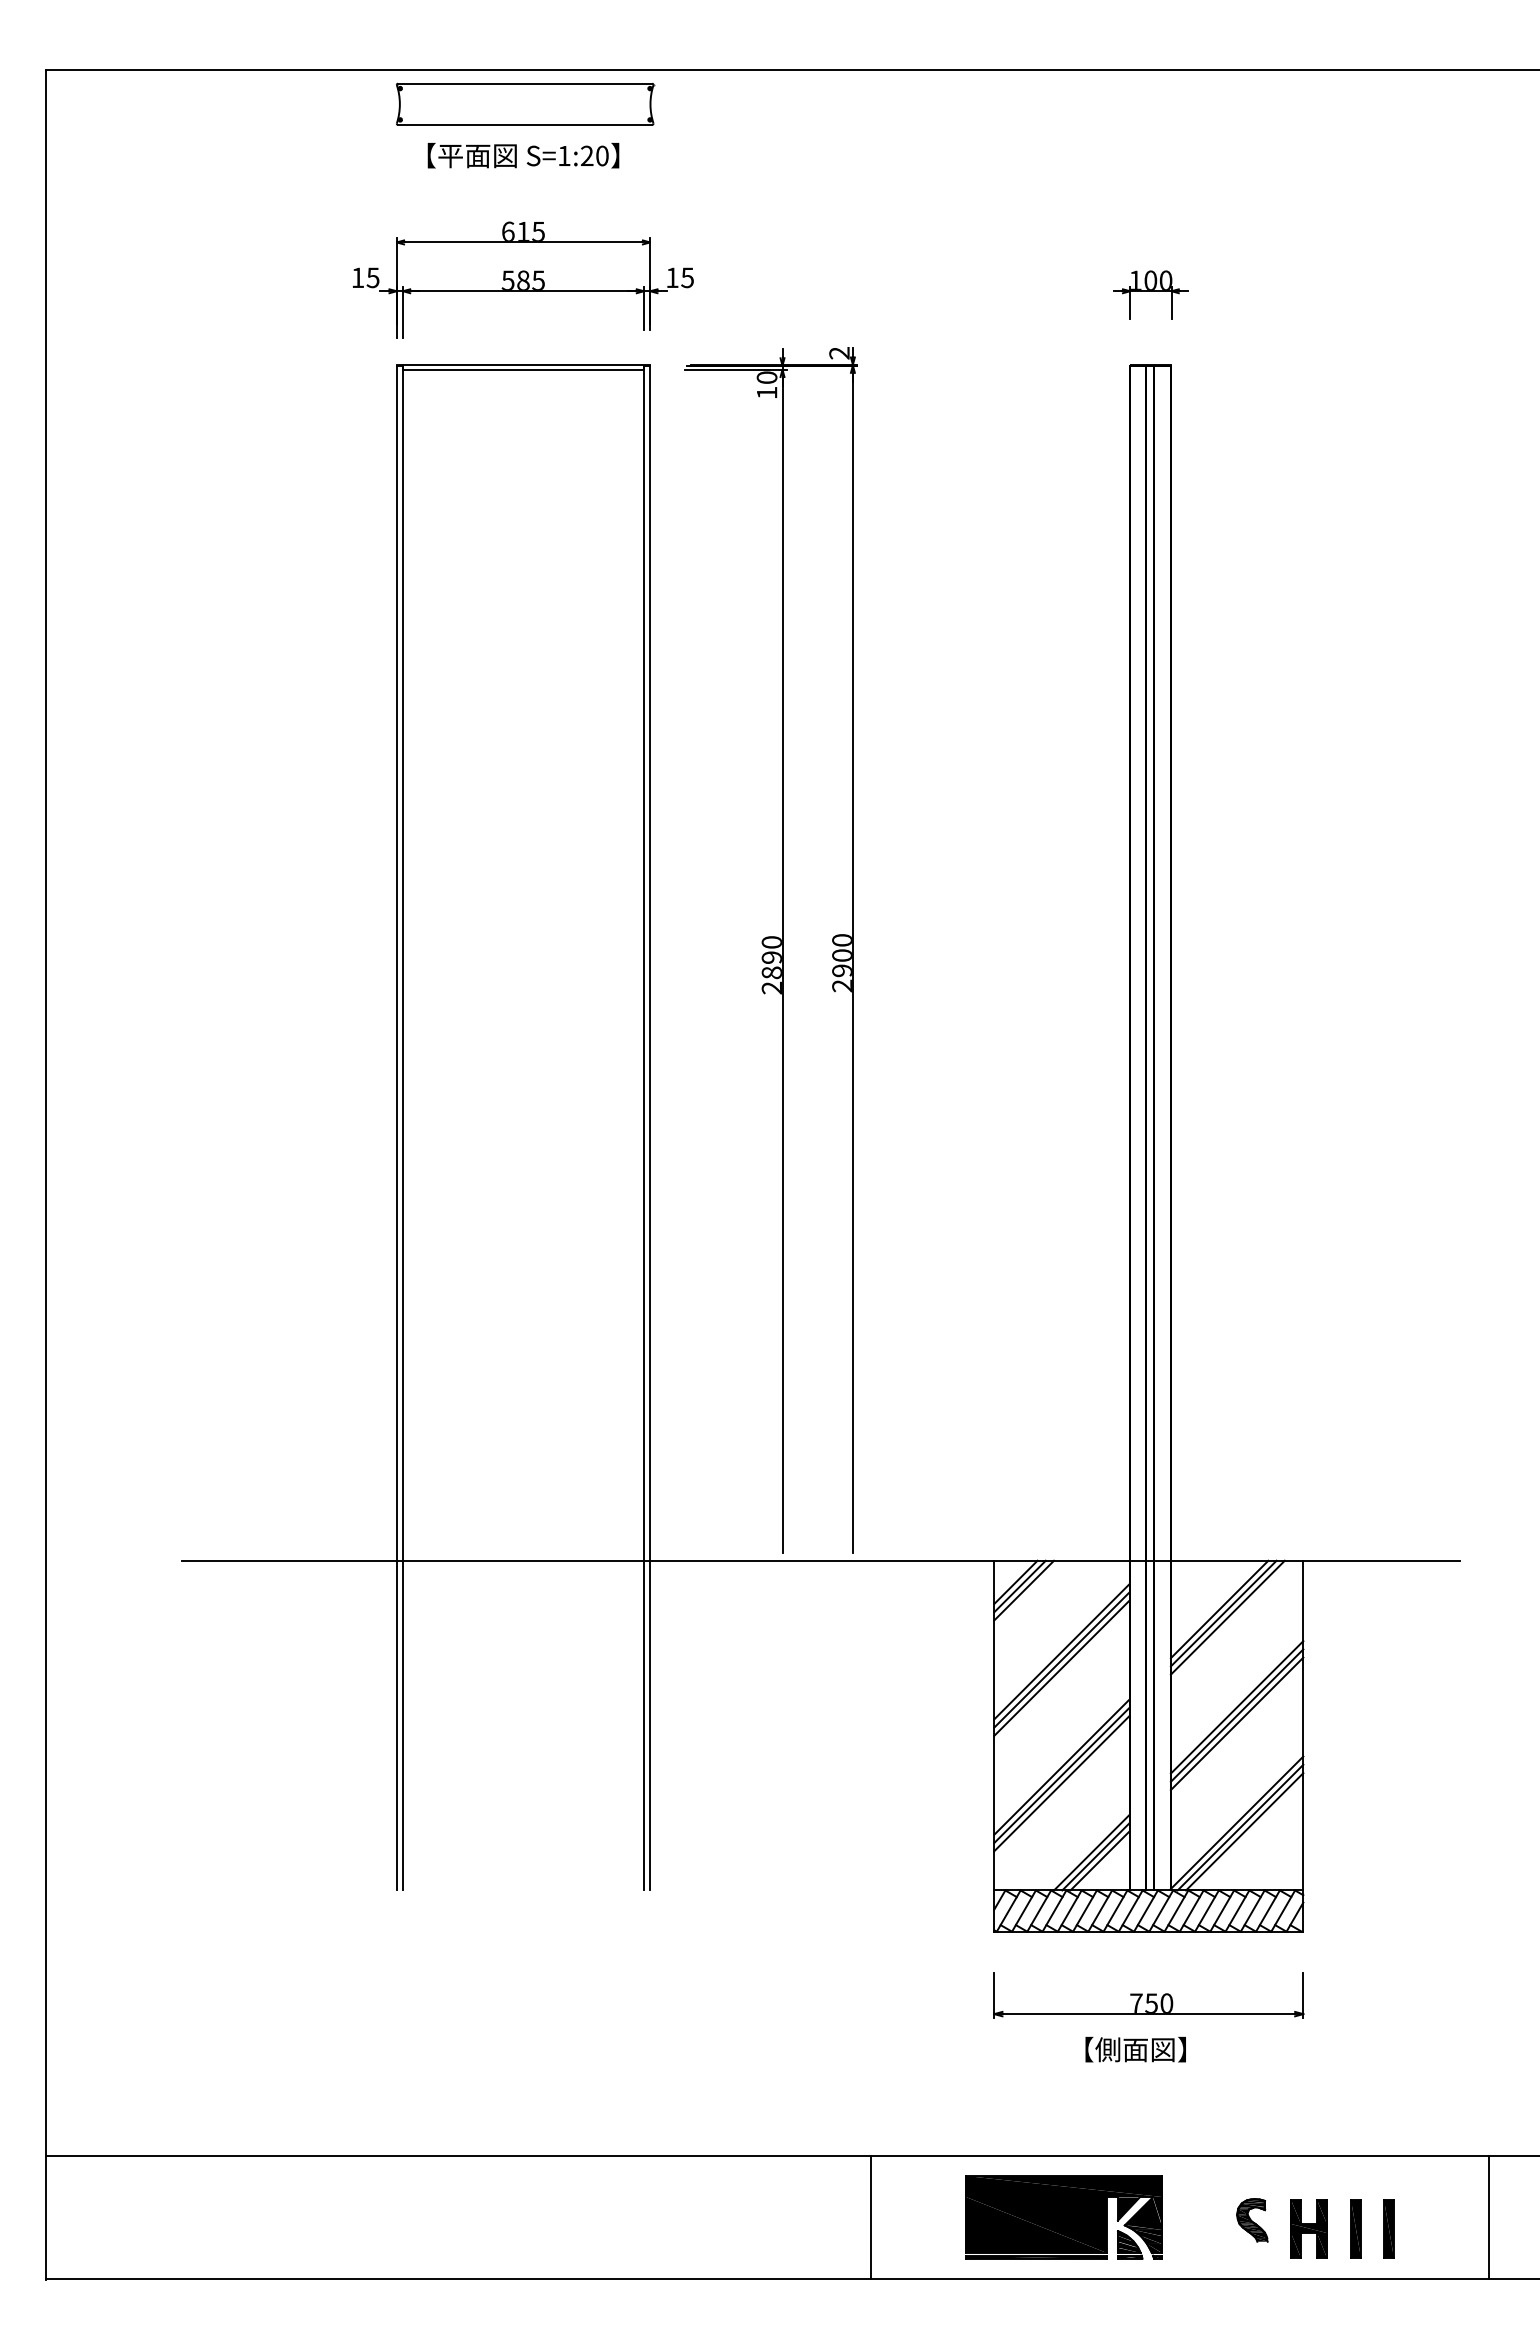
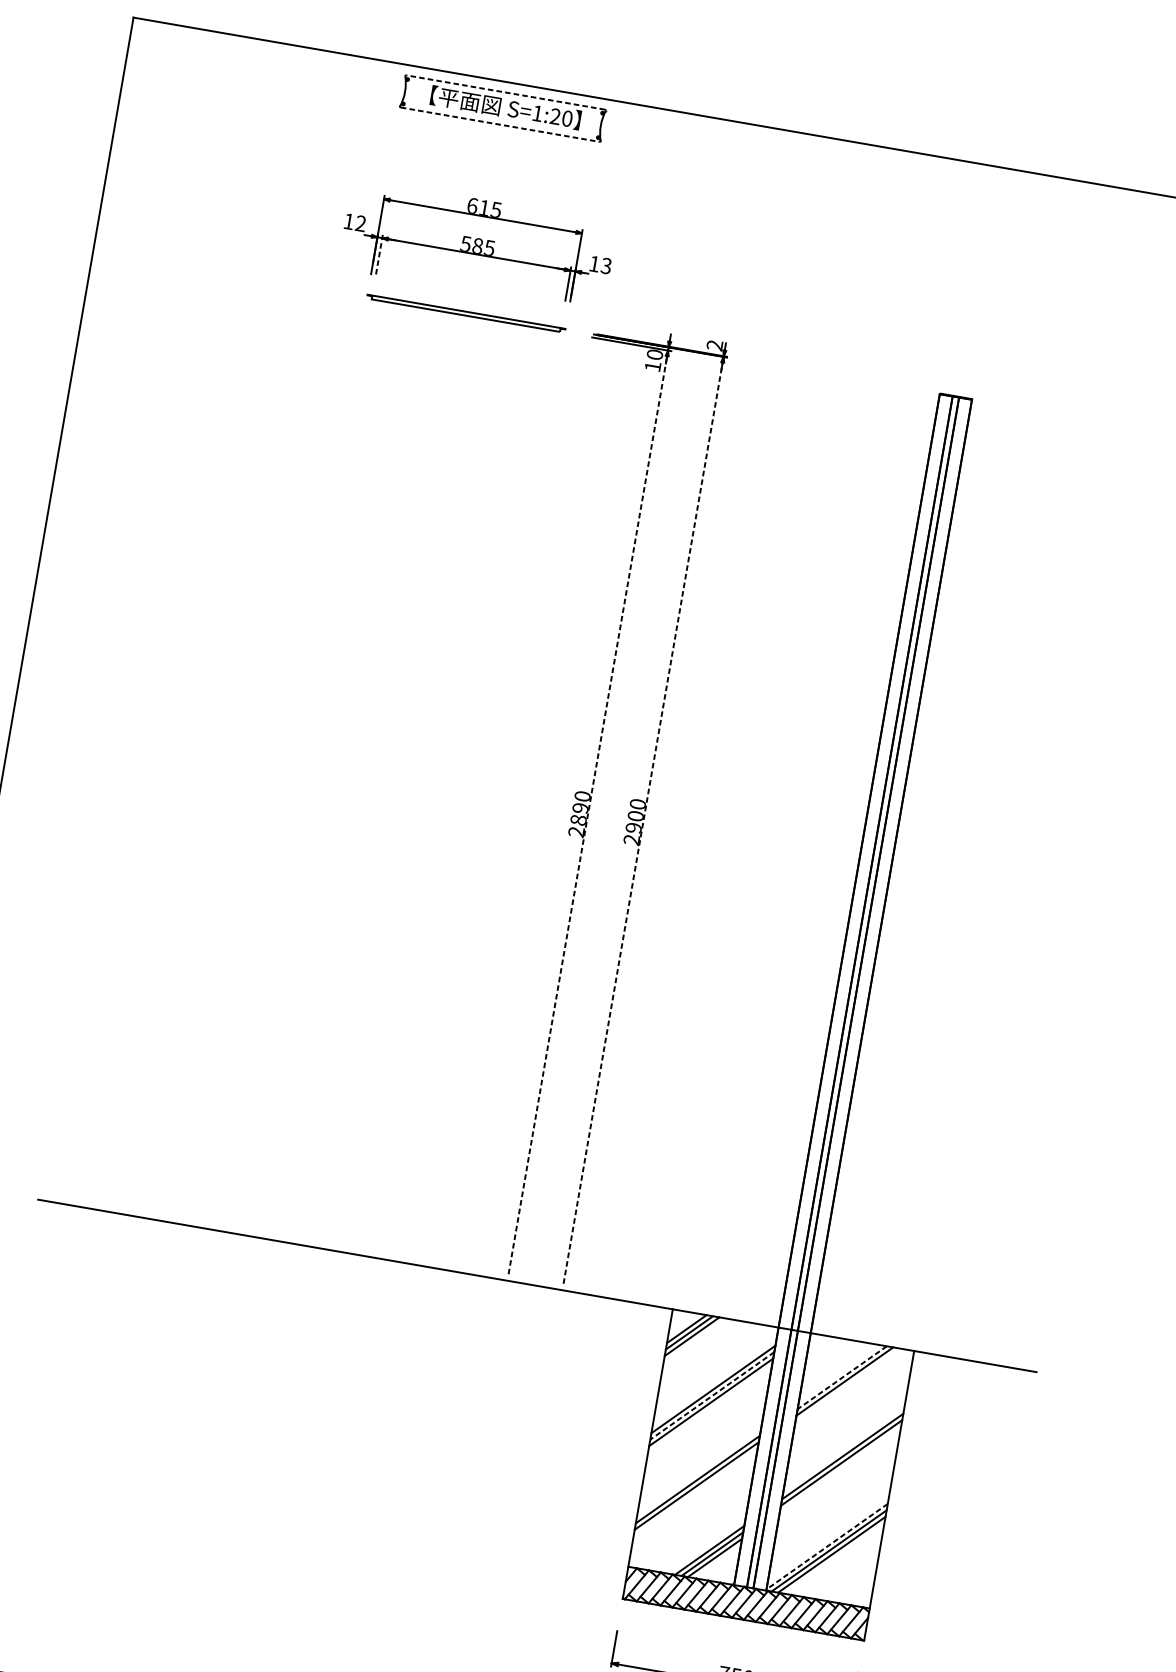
line: (524, 83) -> (505, 92), solid -> dashed
line: (525, 124) -> (500, 124), solid -> dashed
text: (523, 155) -> (505, 107), moved
text: (372, 277) -> (360, 223), 15 -> 12
text: (687, 277) -> (606, 265), 15 -> 13
part: (1150, 294) -> (965, 341), removed
line: (402, 311) -> (379, 253), solid -> dashed
line: (852, 962) -> (642, 822), solid -> dashed
line: (782, 964) -> (587, 815), solid -> dashed
line: (396, 1127) -> (264, 890), removed
line: (402, 1127) -> (269, 891), removed
line: (644, 1127) -> (458, 923), removed
line: (650, 1127) -> (462, 924), removed
line: (1219, 1609) -> (842, 1377), solid -> dashed
line: (1227, 1617) -> (847, 1385), removed
line: (1061, 1659) -> (712, 1395), solid -> dashed
line: (1236, 1723) -> (840, 1469), removed
line: (1061, 1783) -> (695, 1492), removed
line: (1237, 1822) -> (827, 1546), solid -> dashed

